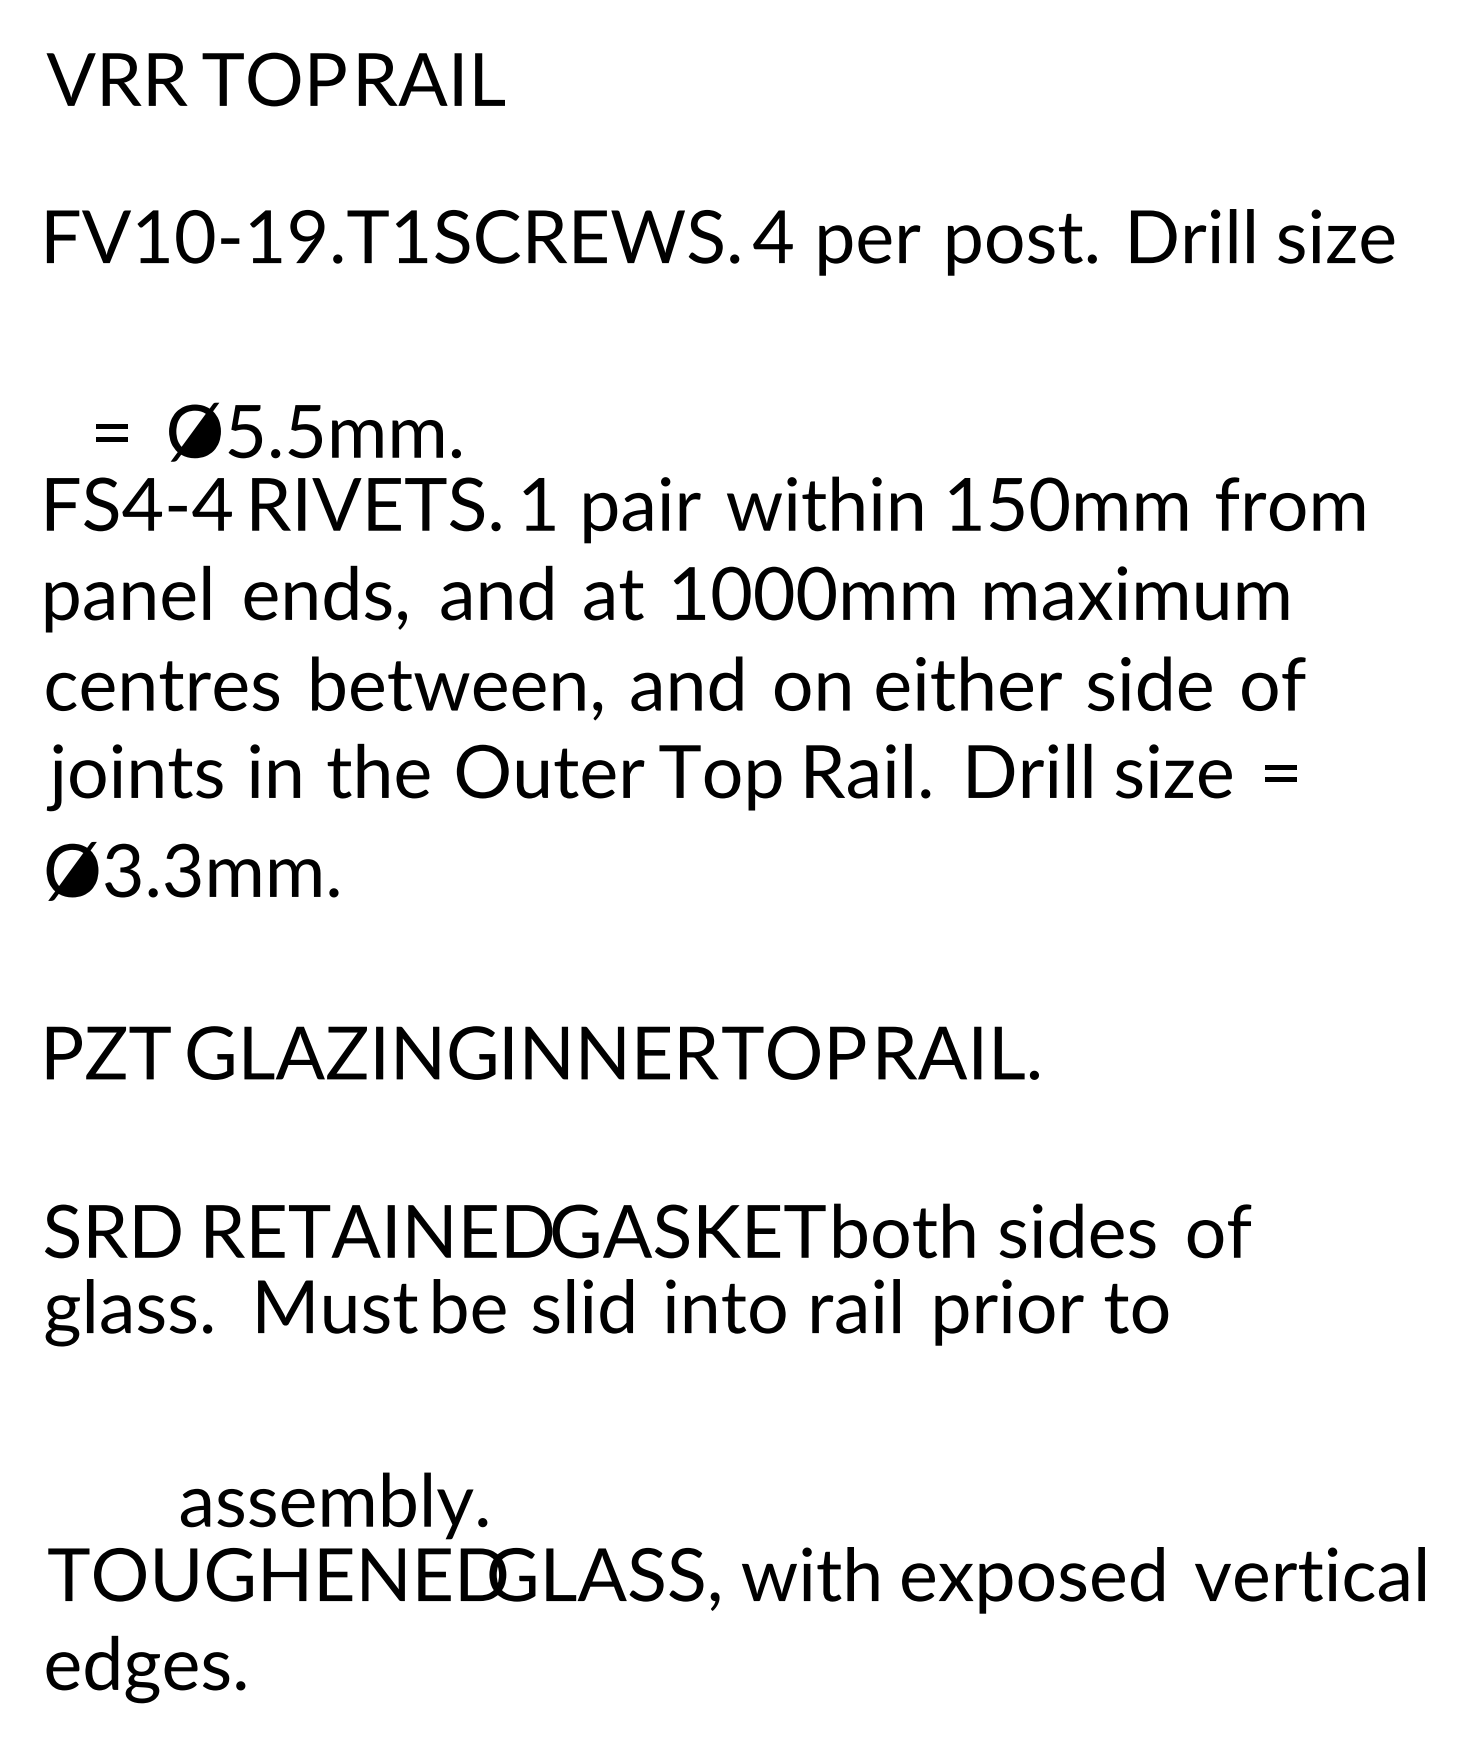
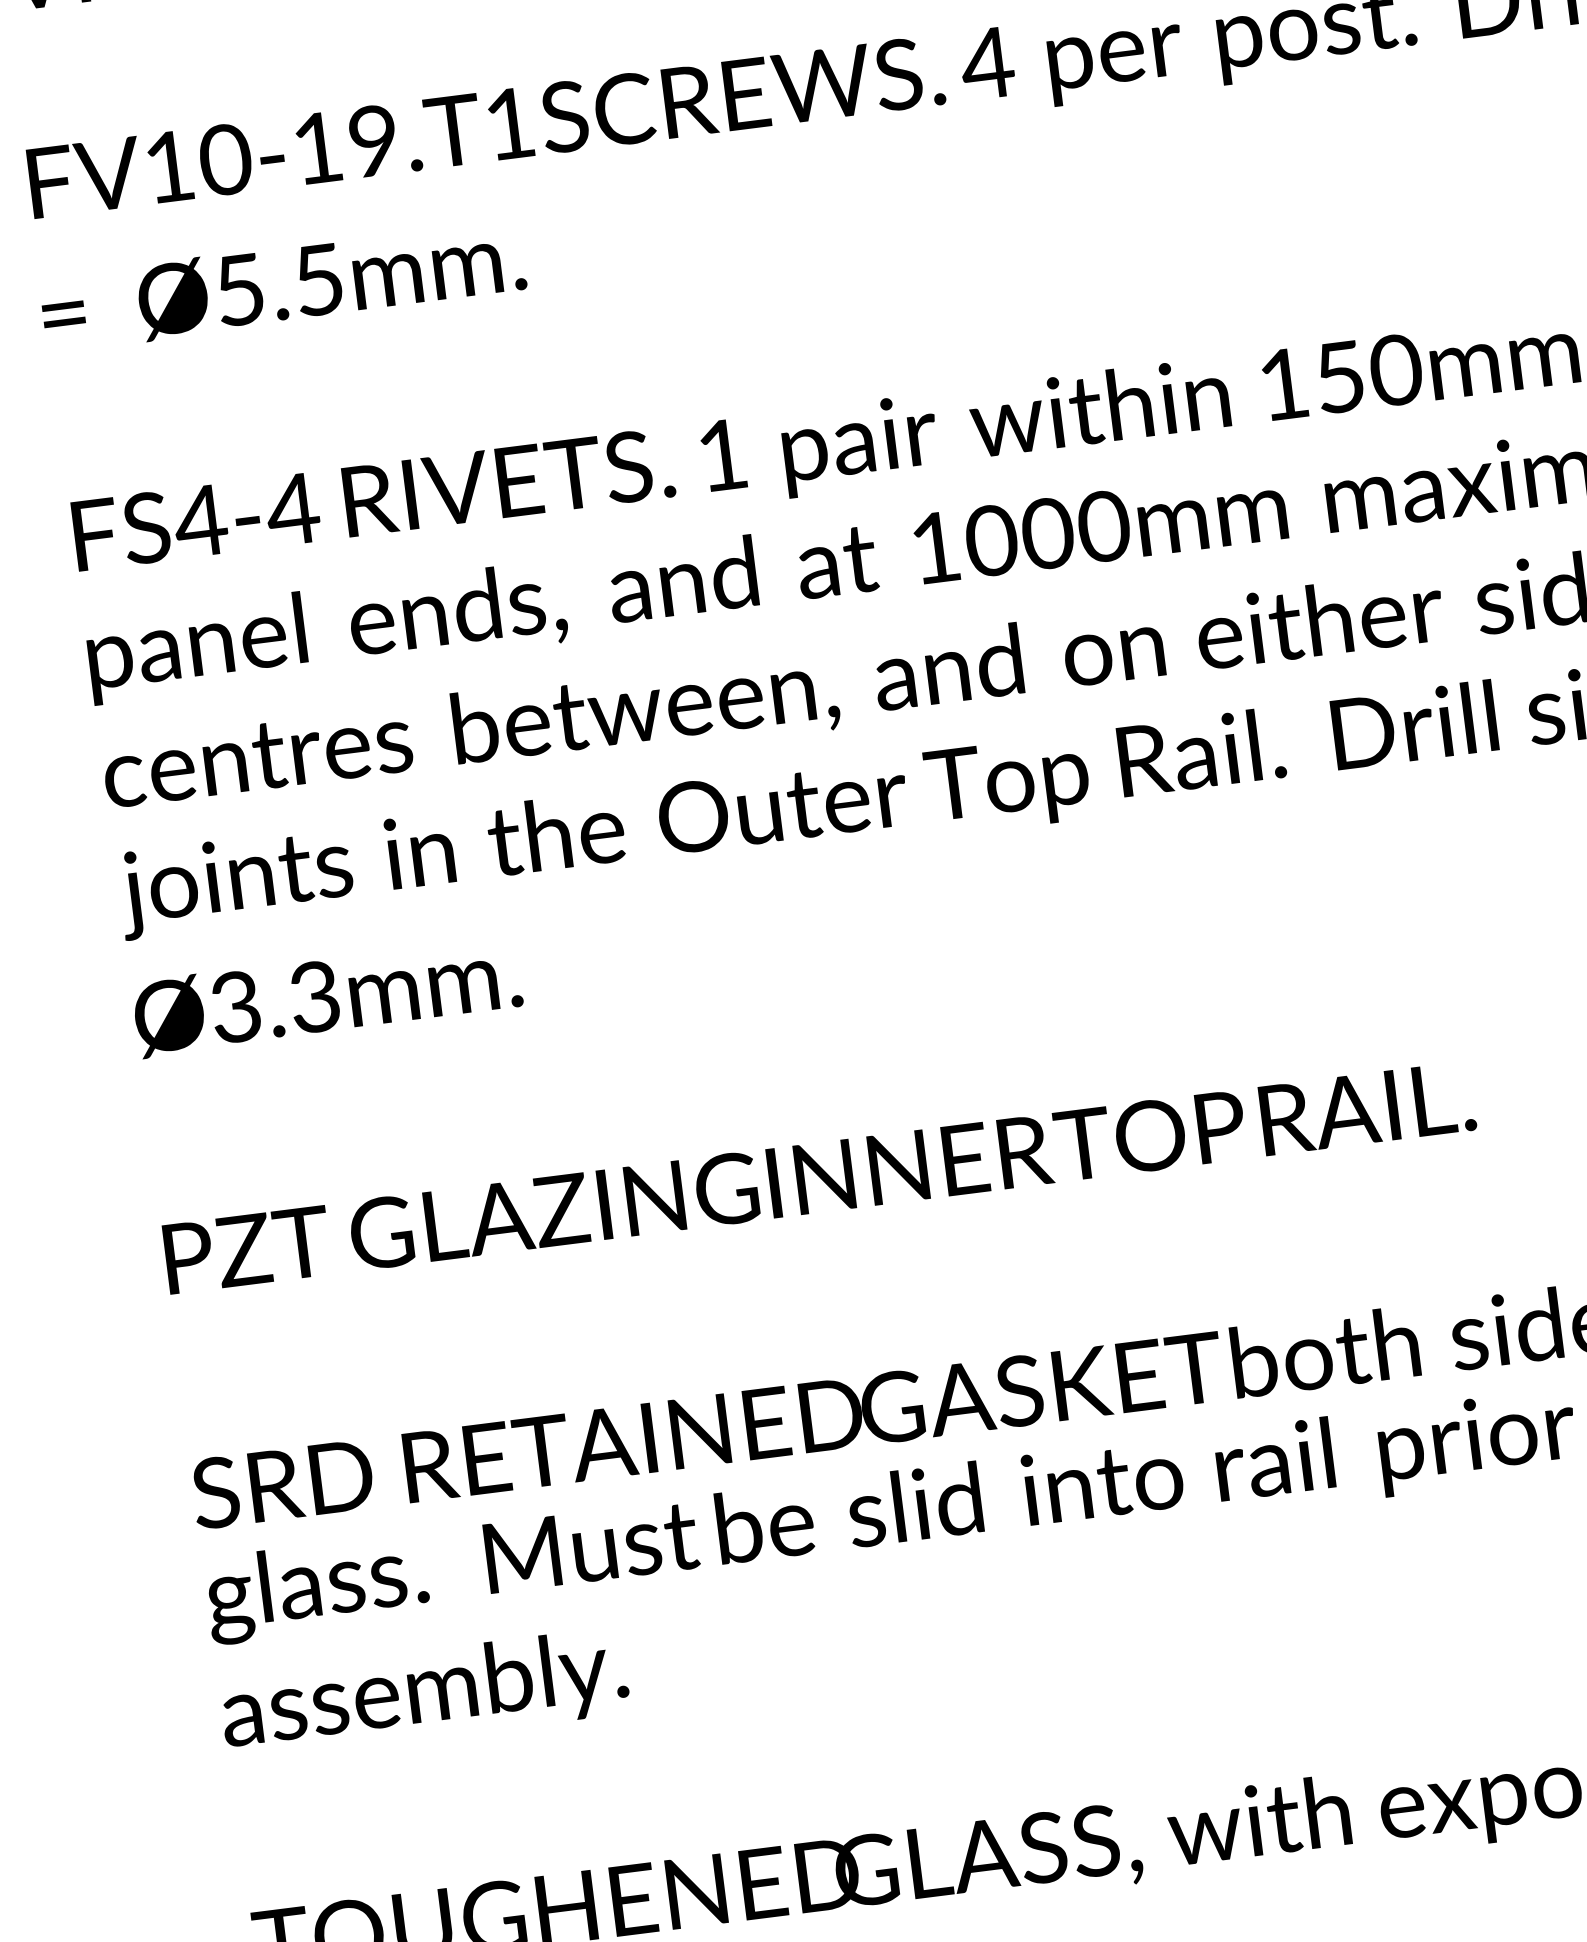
text: (278, 431) -> (283, 284), moved
text: (334, 1505) -> (425, 1693), moved

